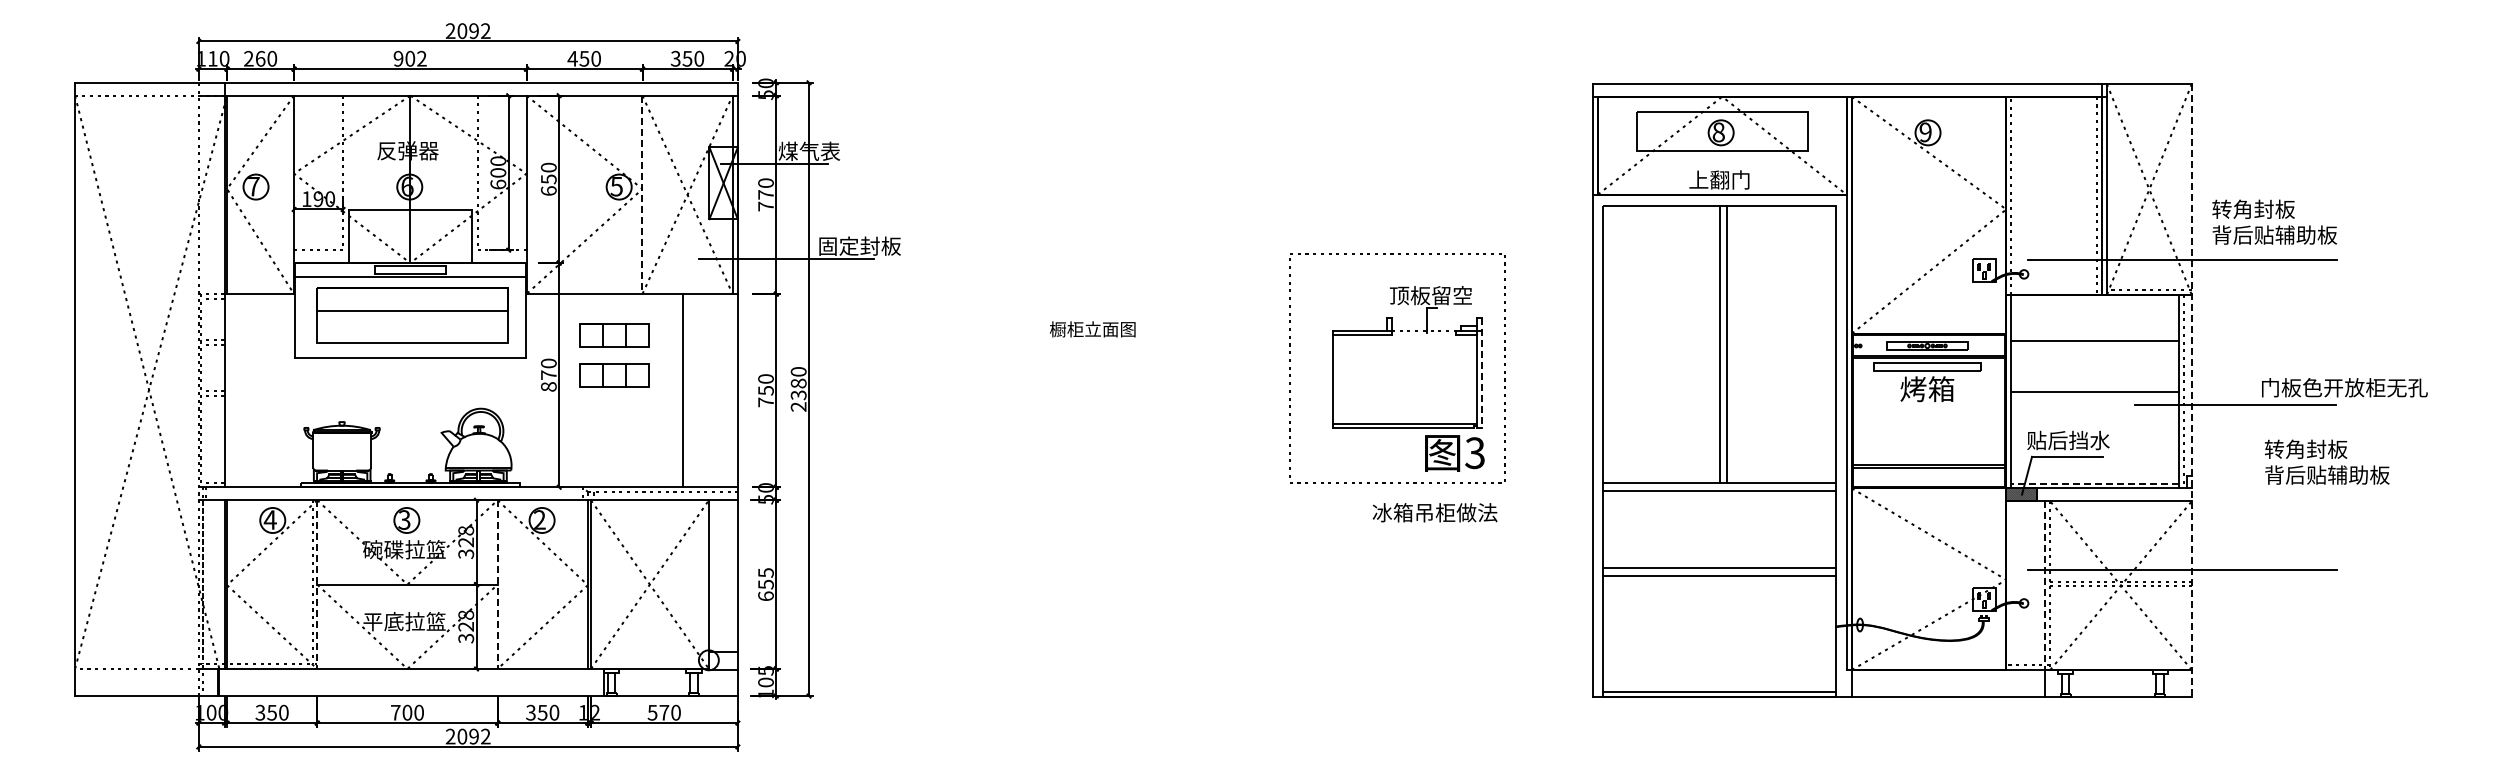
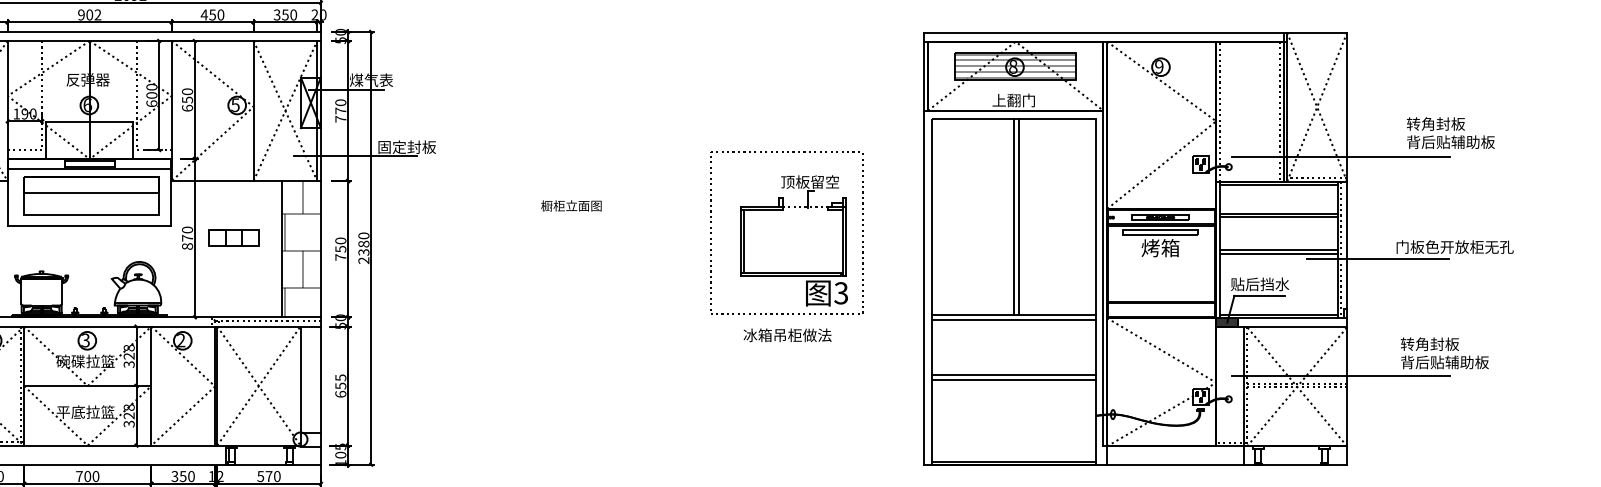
hatch: (1721, 131) -> (1015, 66), added
line: (642, 195) -> (253, 111), dashed -> solid
text: (2274, 221) -> (1450, 132), moved
line: (2094, 299) -> (1278, 184), added
part: (614, 335) -> (233, 210), removed
line: (2094, 345) -> (1278, 217), added
line: (1482, 373) -> (846, 237), dashed -> solid
line: (1337, 379) -> (744, 241), added
hatch: (710, 390) -> (301, 249), added
line: (2191, 390) -> (1346, 249), dashed -> solid
line: (2094, 396) -> (1278, 253), added
text: (2327, 461) -> (1445, 352), moved
line: (2094, 483) -> (1278, 314), dashed -> solid
text: (1434, 512) -> (787, 335), moved
line: (317, 585) -> (24, 386), dashed -> solid
line: (497, 585) -> (151, 386), dashed -> solid
line: (2044, 586) -> (1243, 387), dashed -> solid

